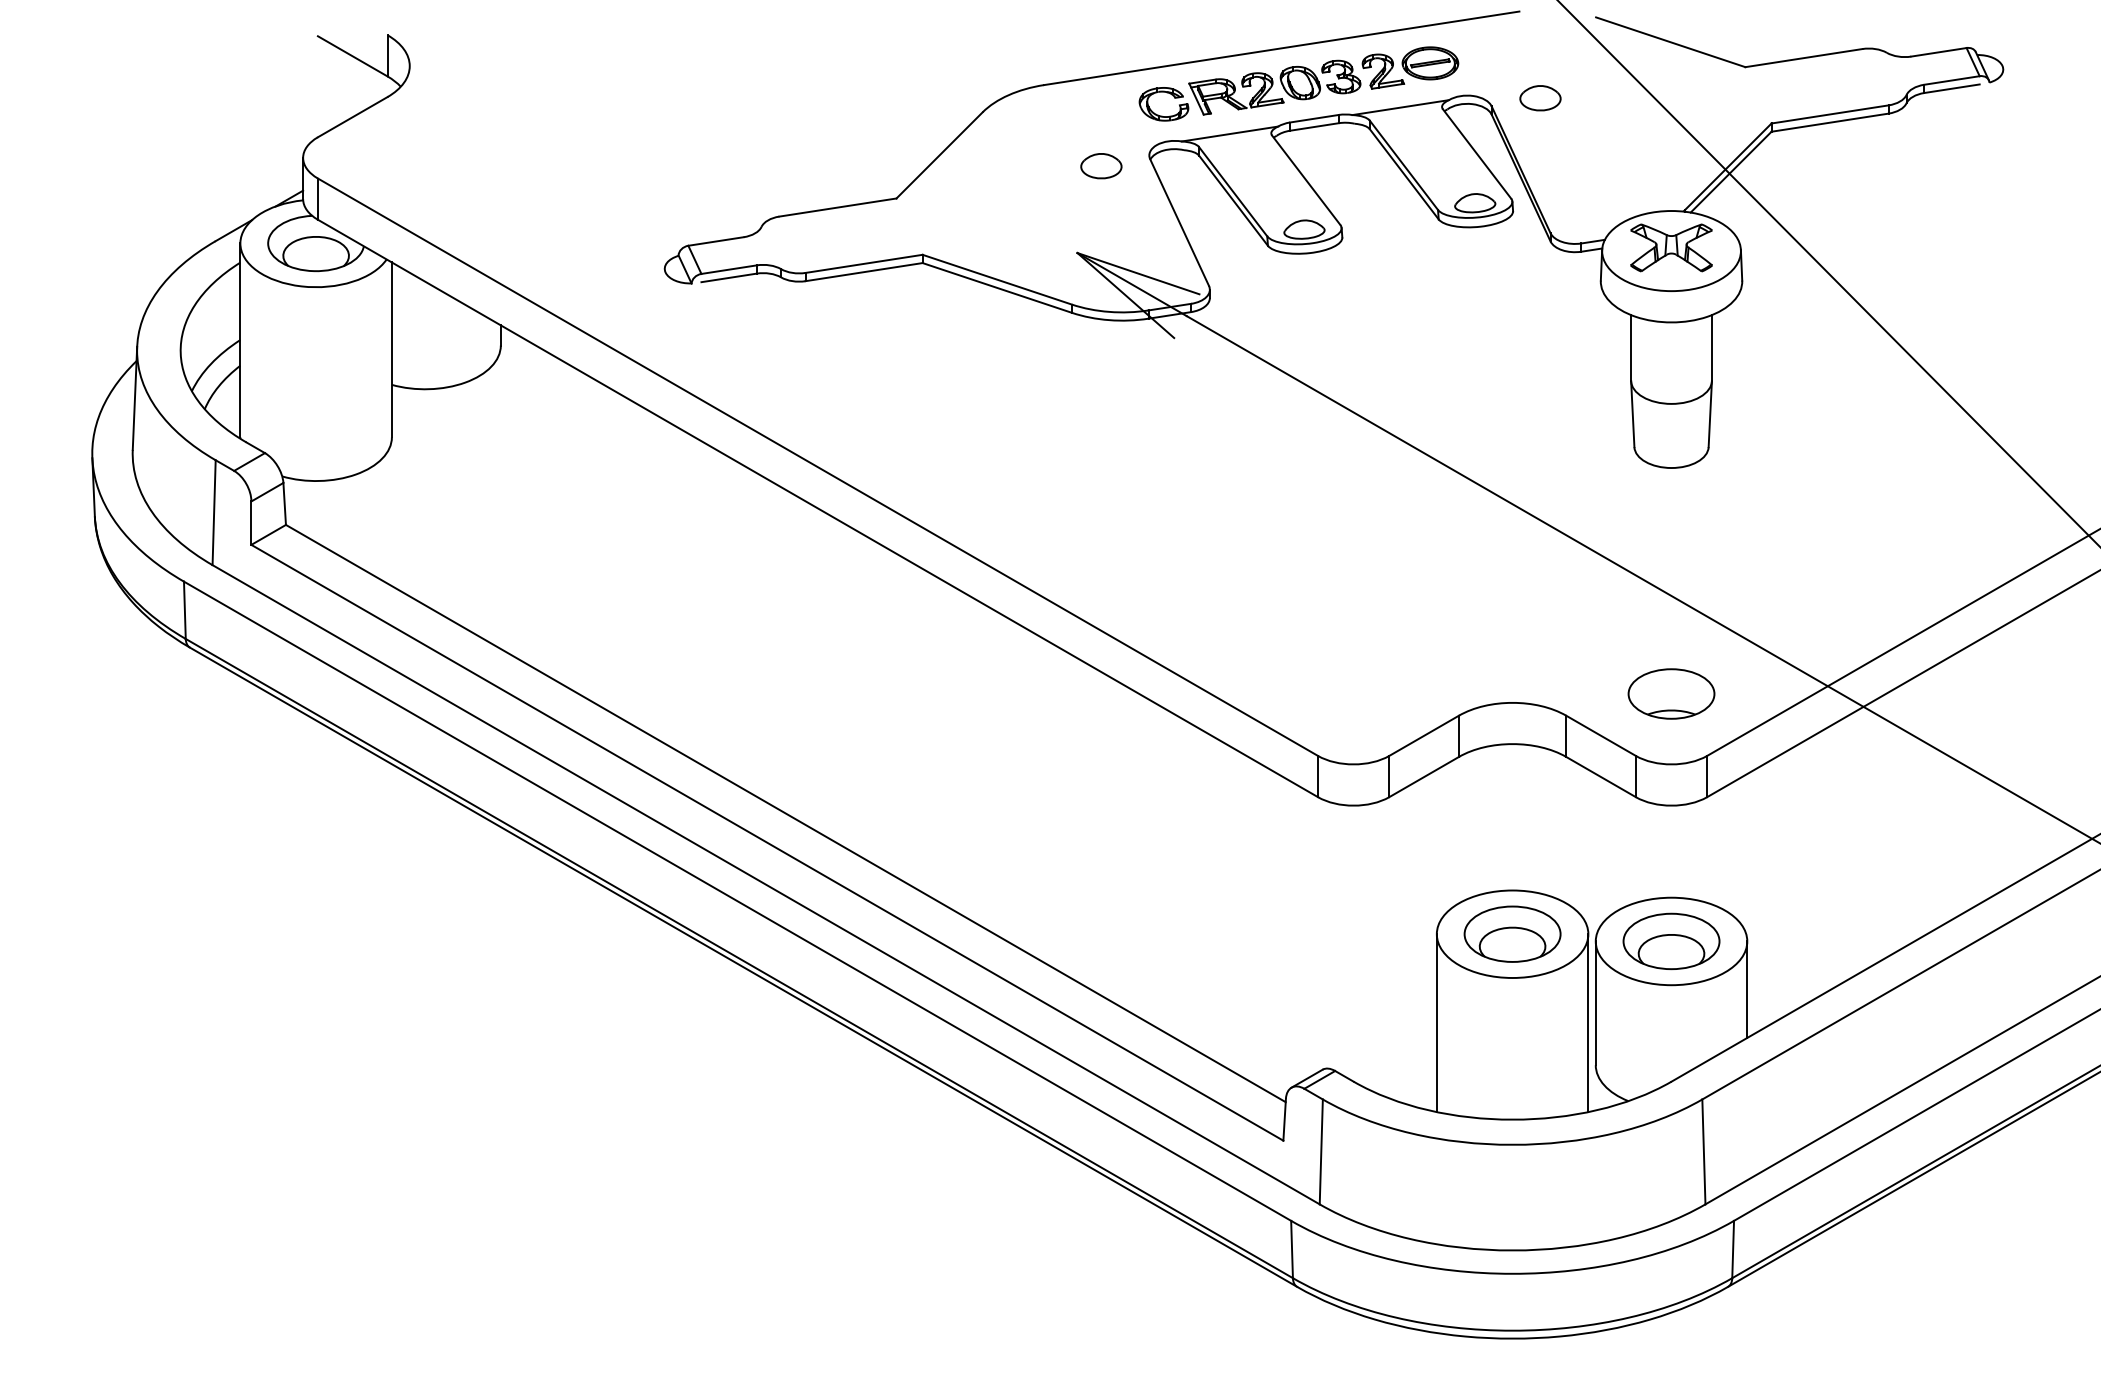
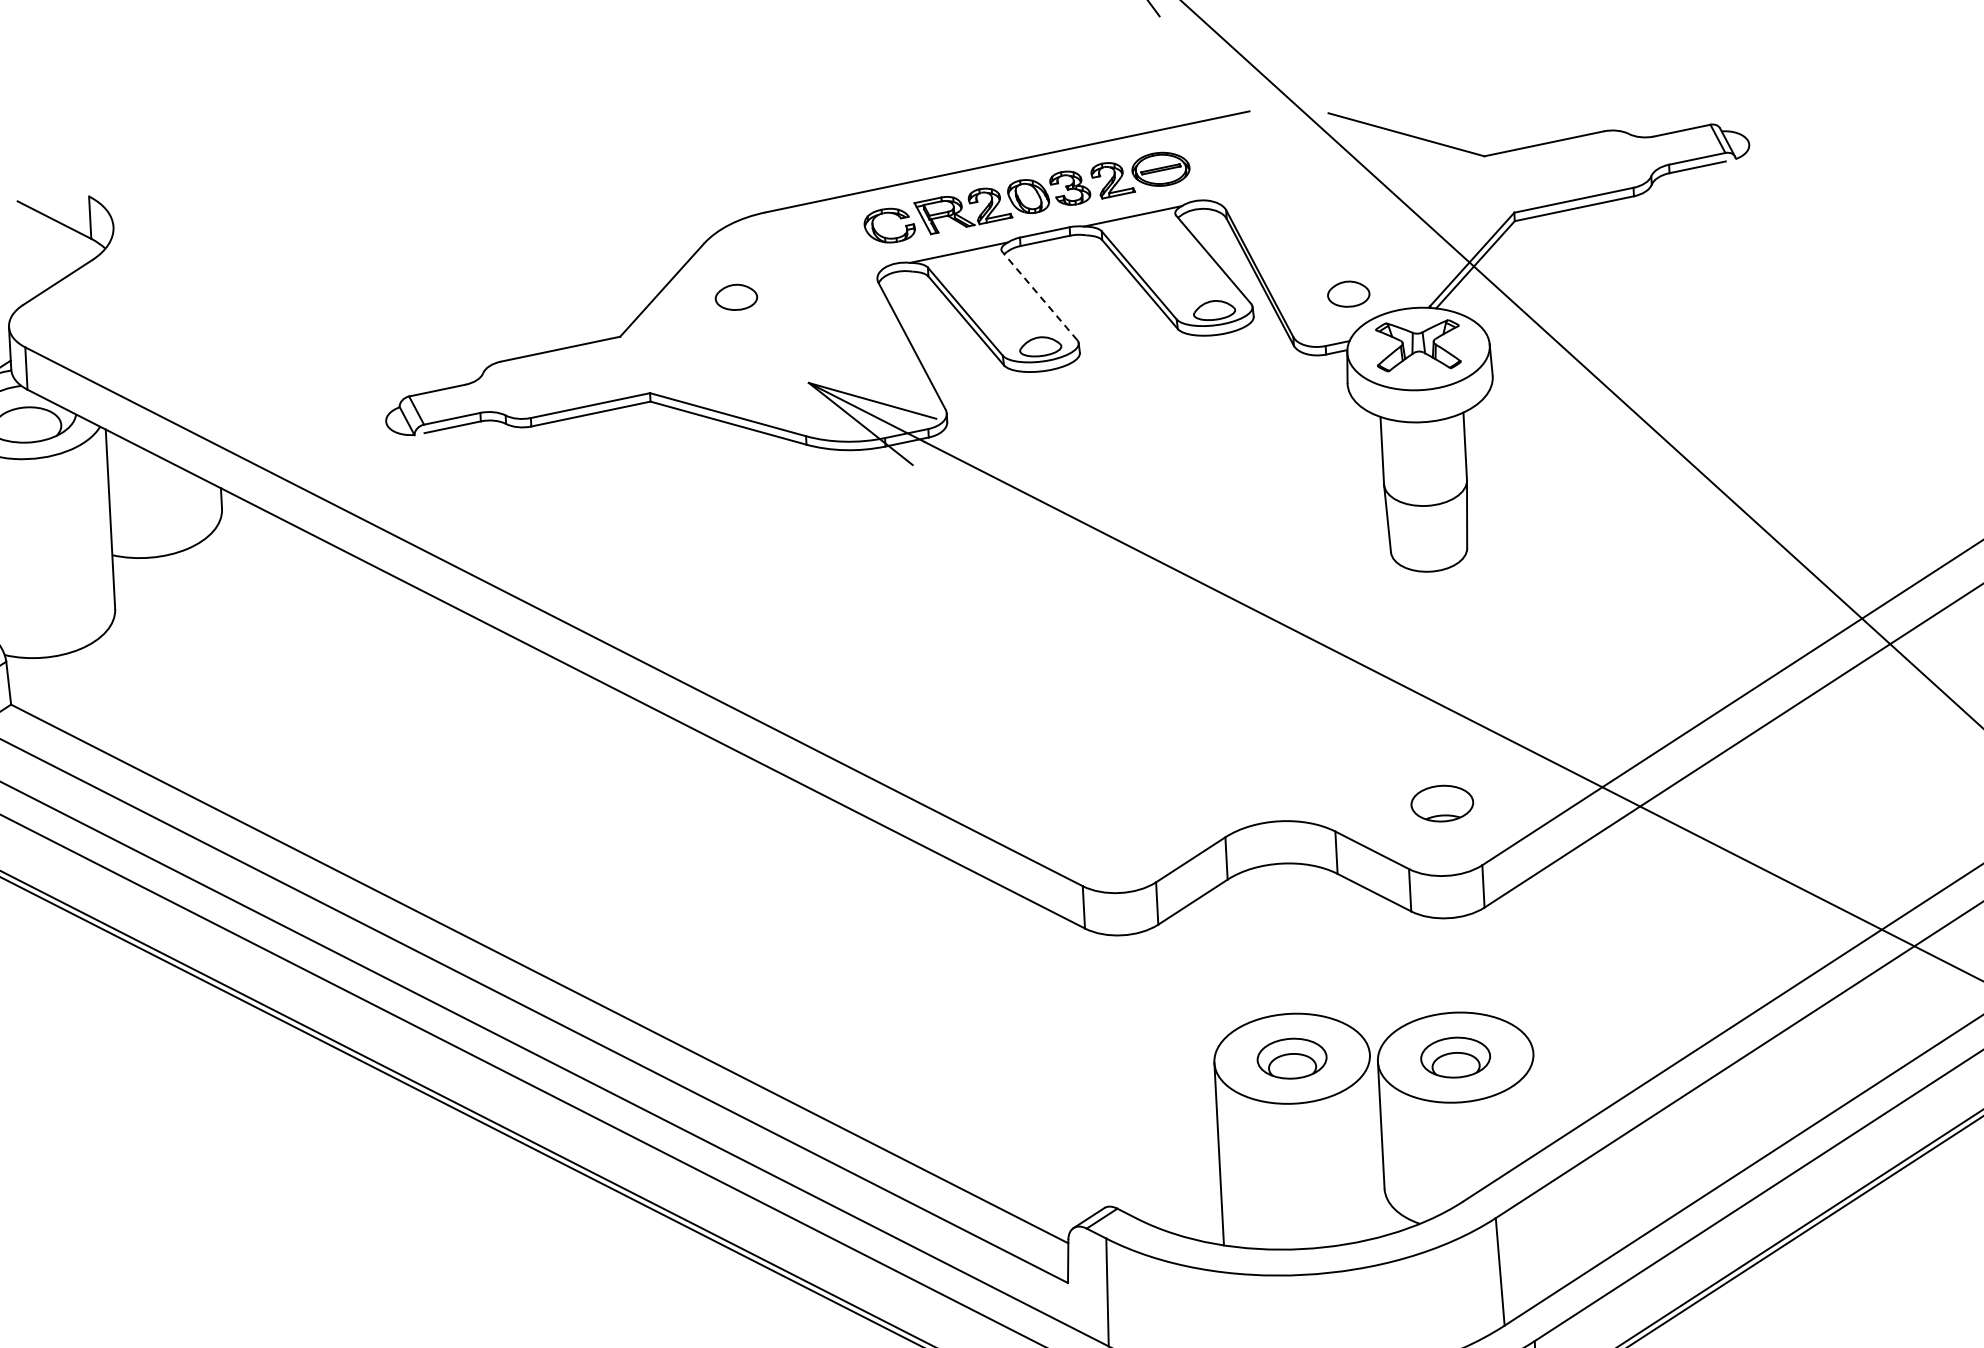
part: (1540, 98) -> (1348, 294), moved
part: (1101, 166) -> (736, 297), moved
line: (1306, 179) -> (1040, 295), solid -> dashed
part: (1671, 693) -> (1442, 803), size x0.7
part: (1512, 933) -> (1292, 1058), size x0.7
part: (1671, 941) -> (1455, 1057), size x0.7
line: (1747, 989) -> (1536, 1102), removed
line: (1588, 1023) -> (1374, 1146), removed

